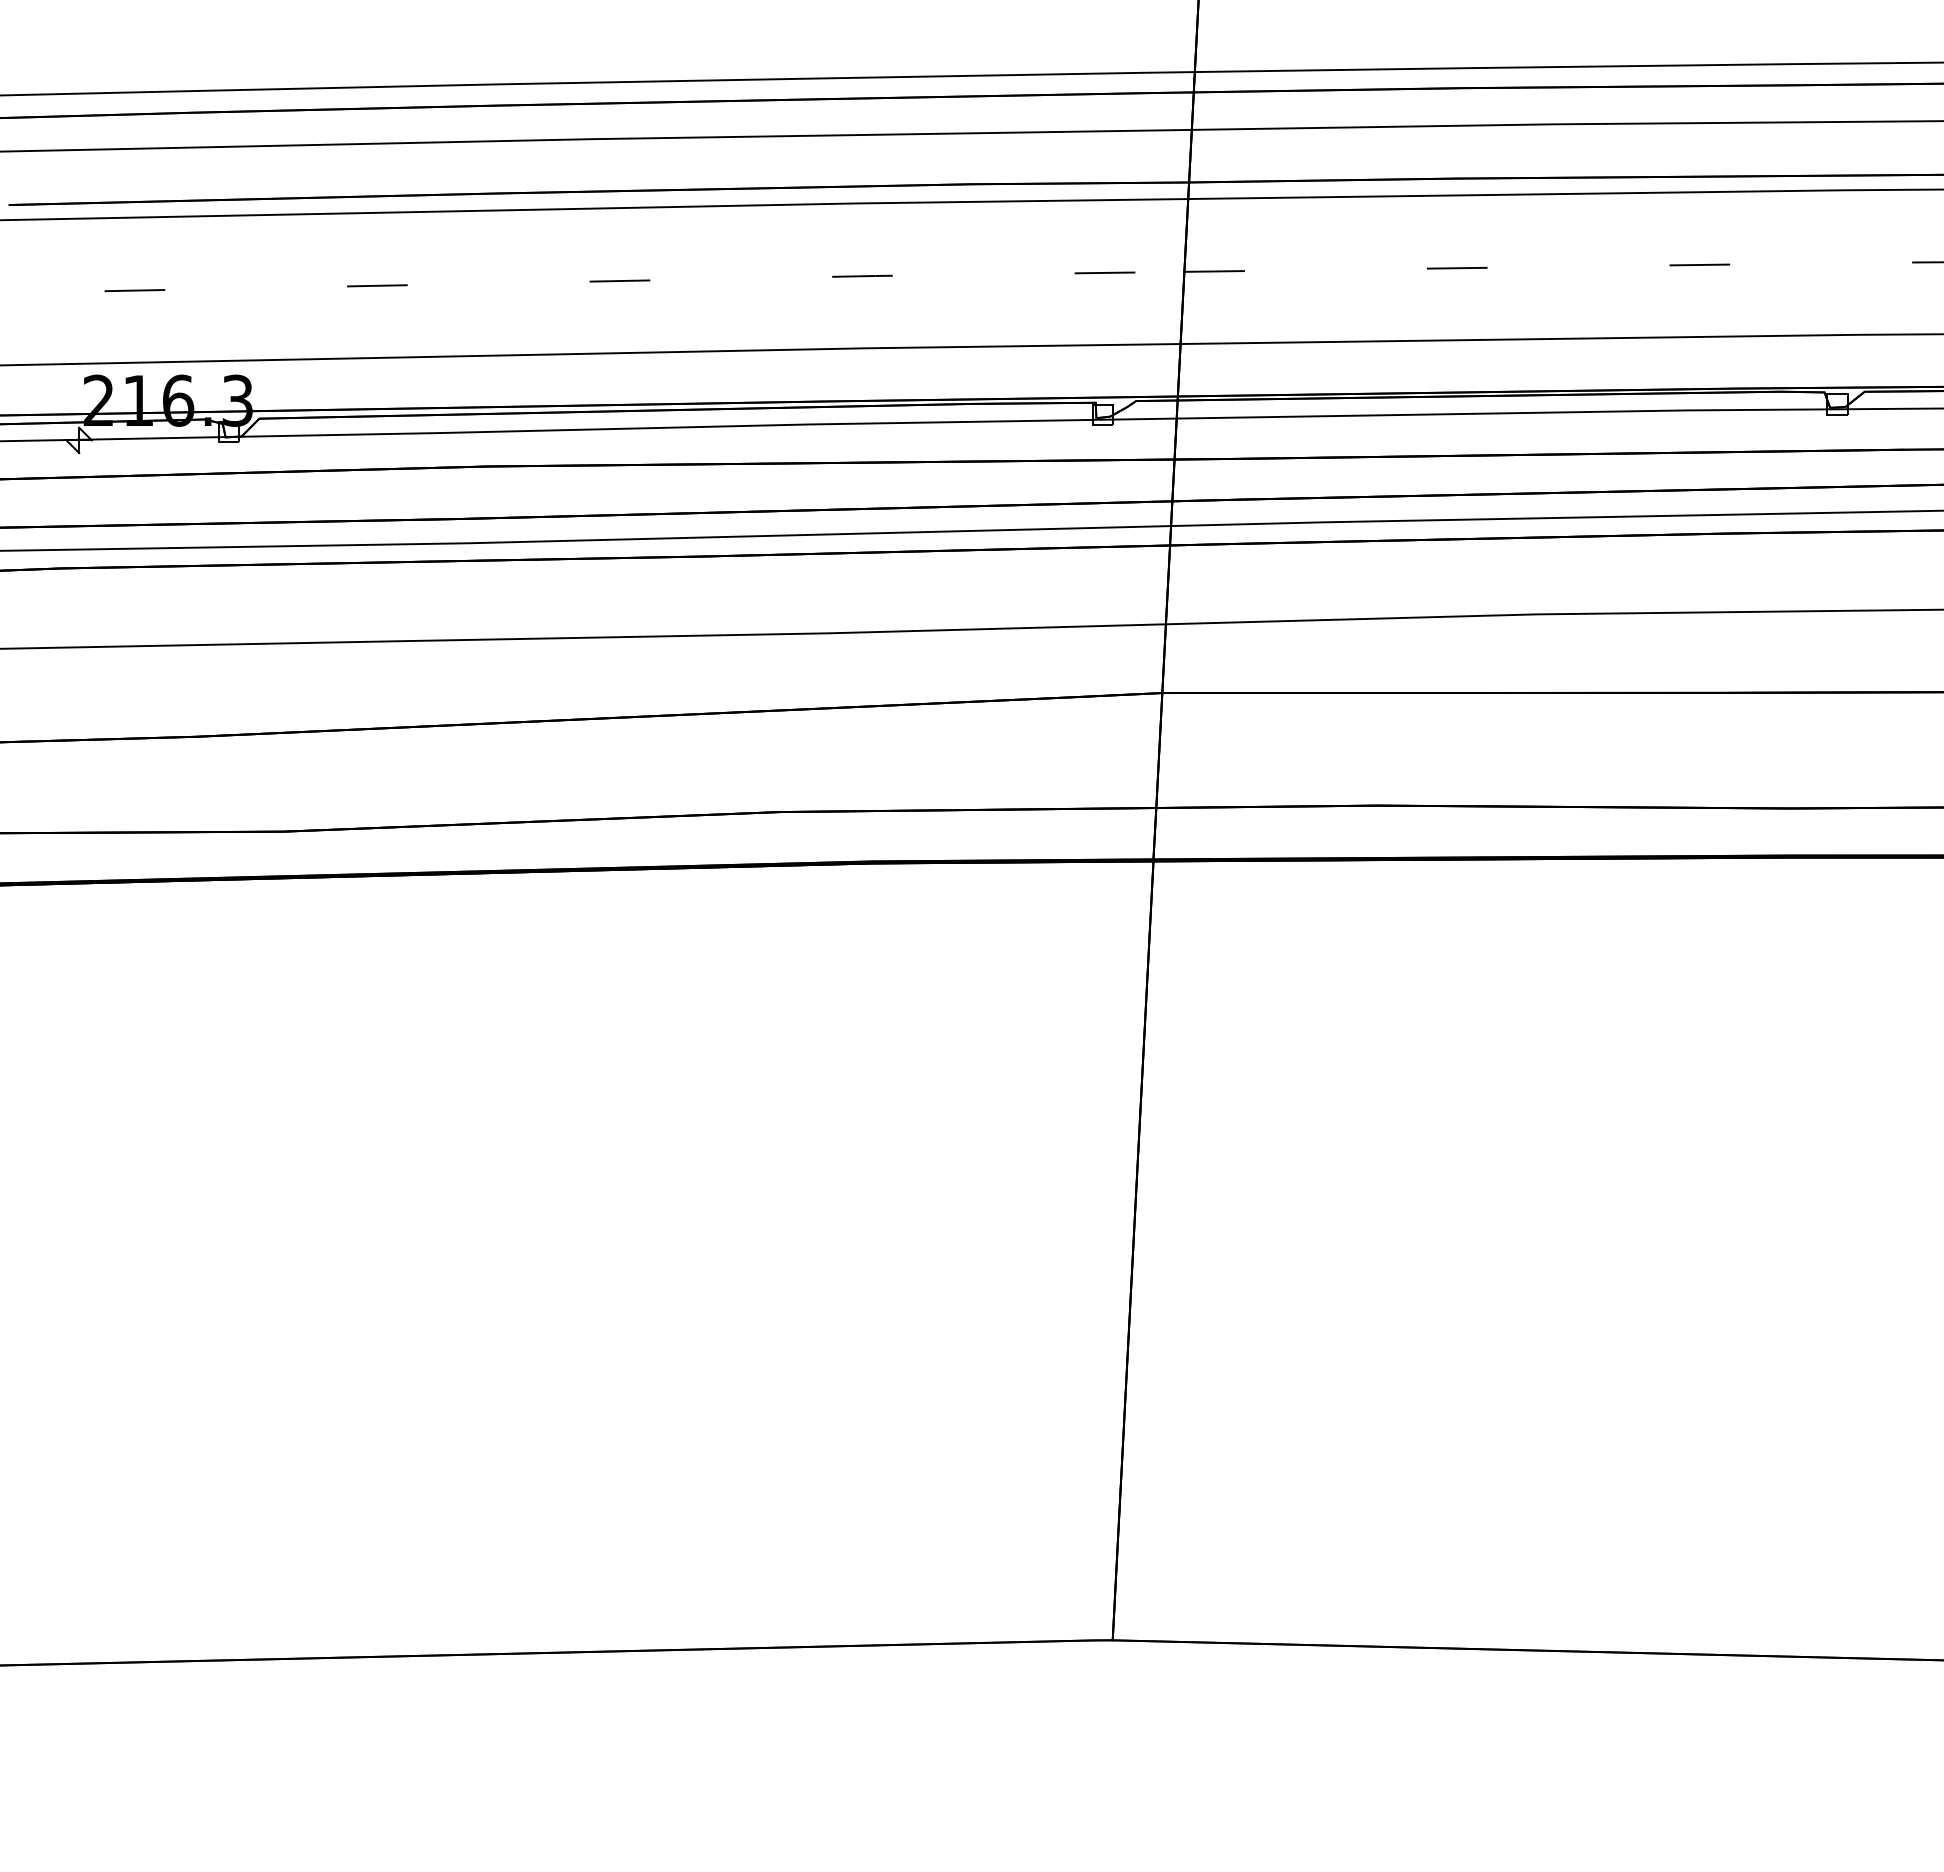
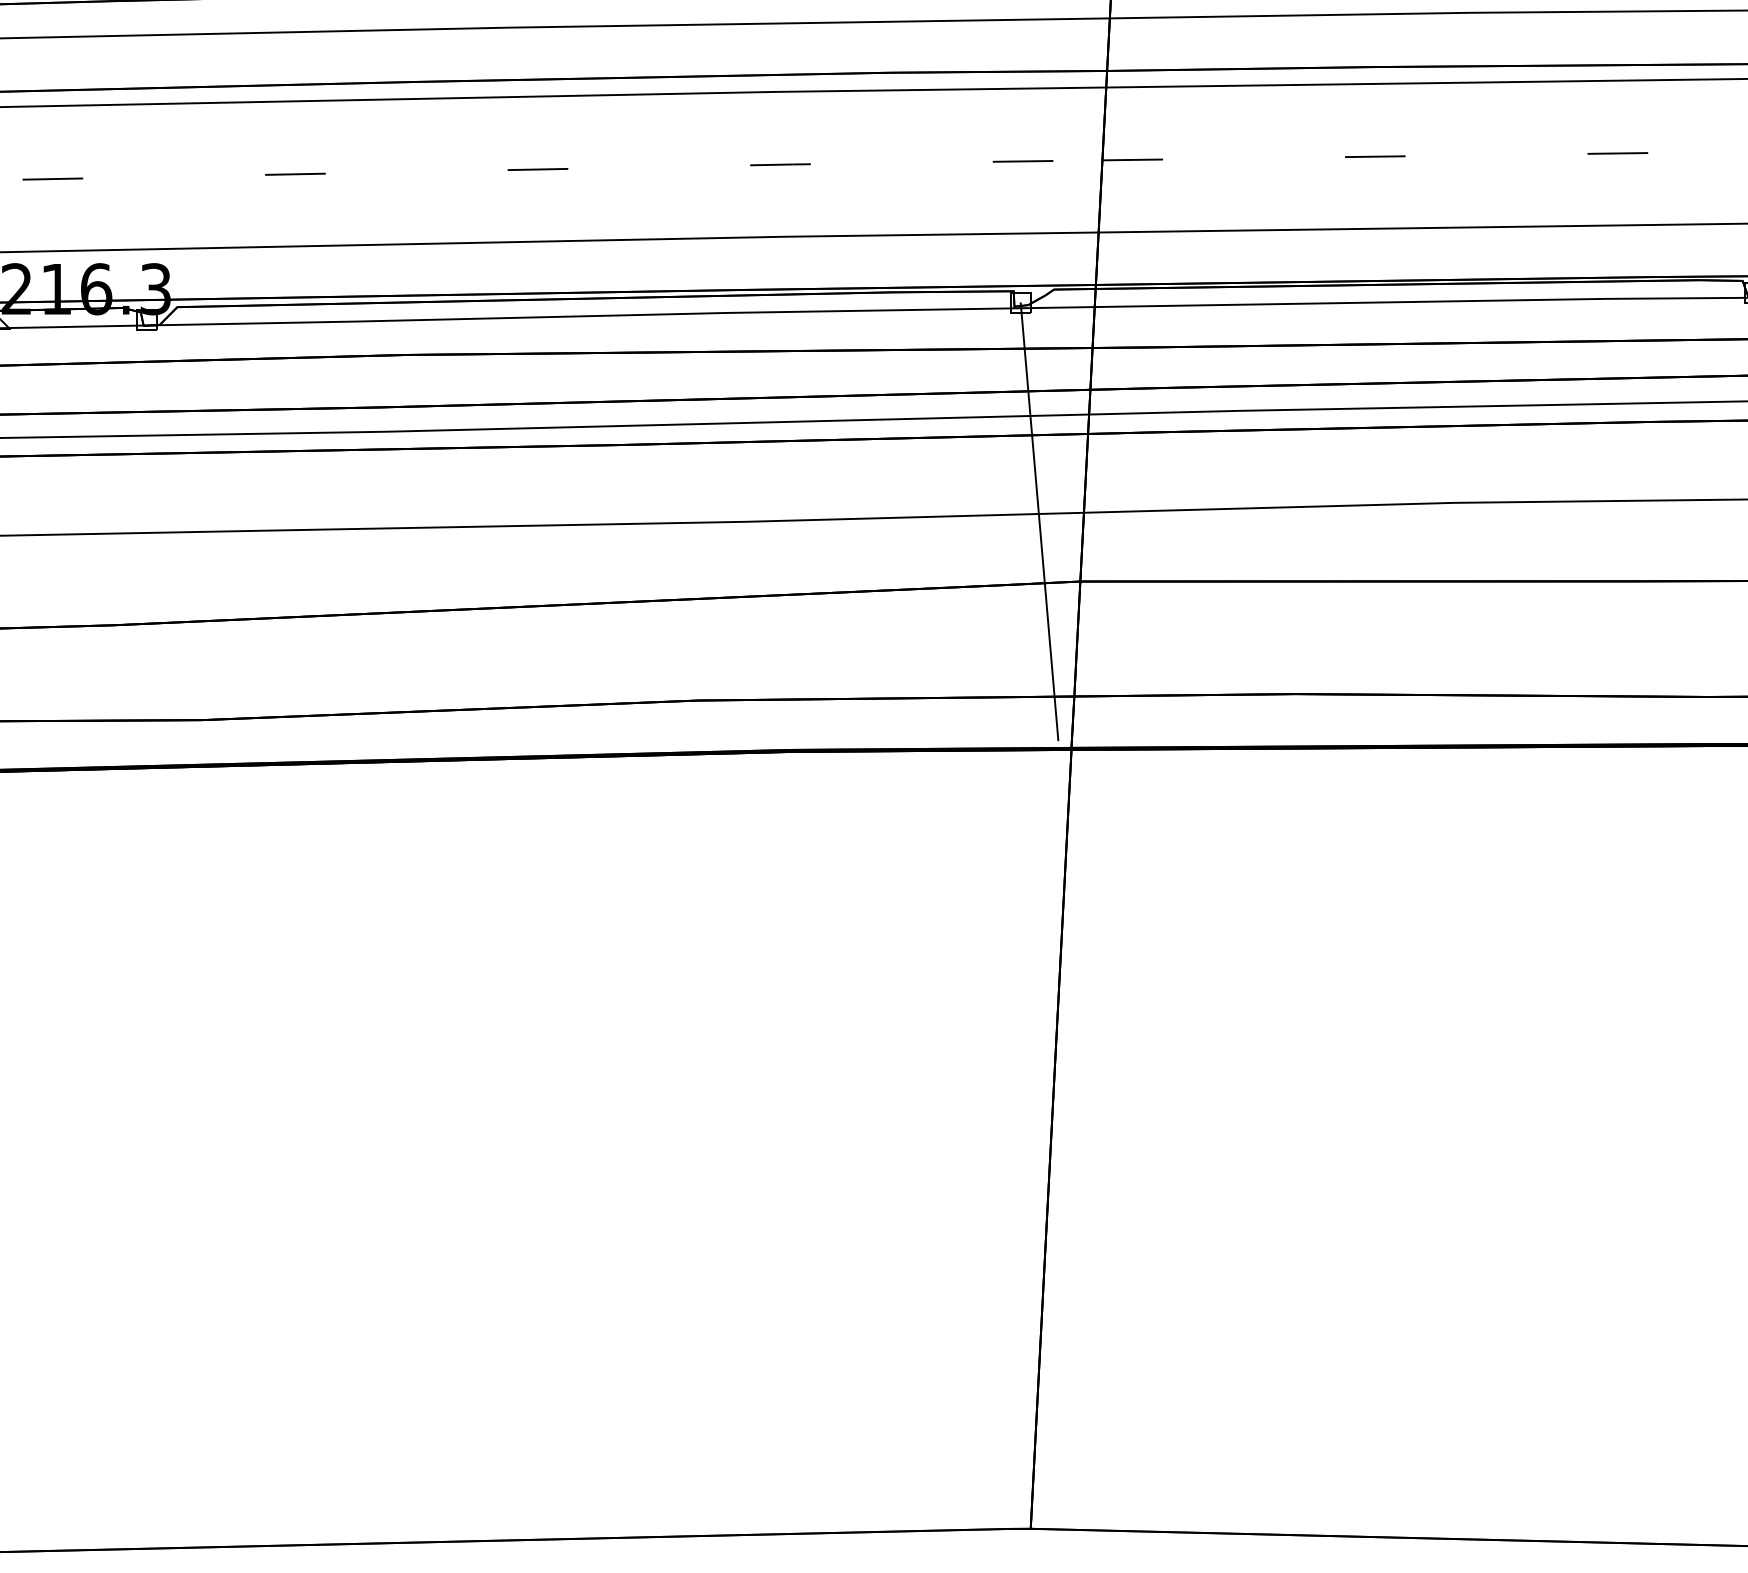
line: (1121, 632) -> (1039, 520), added

